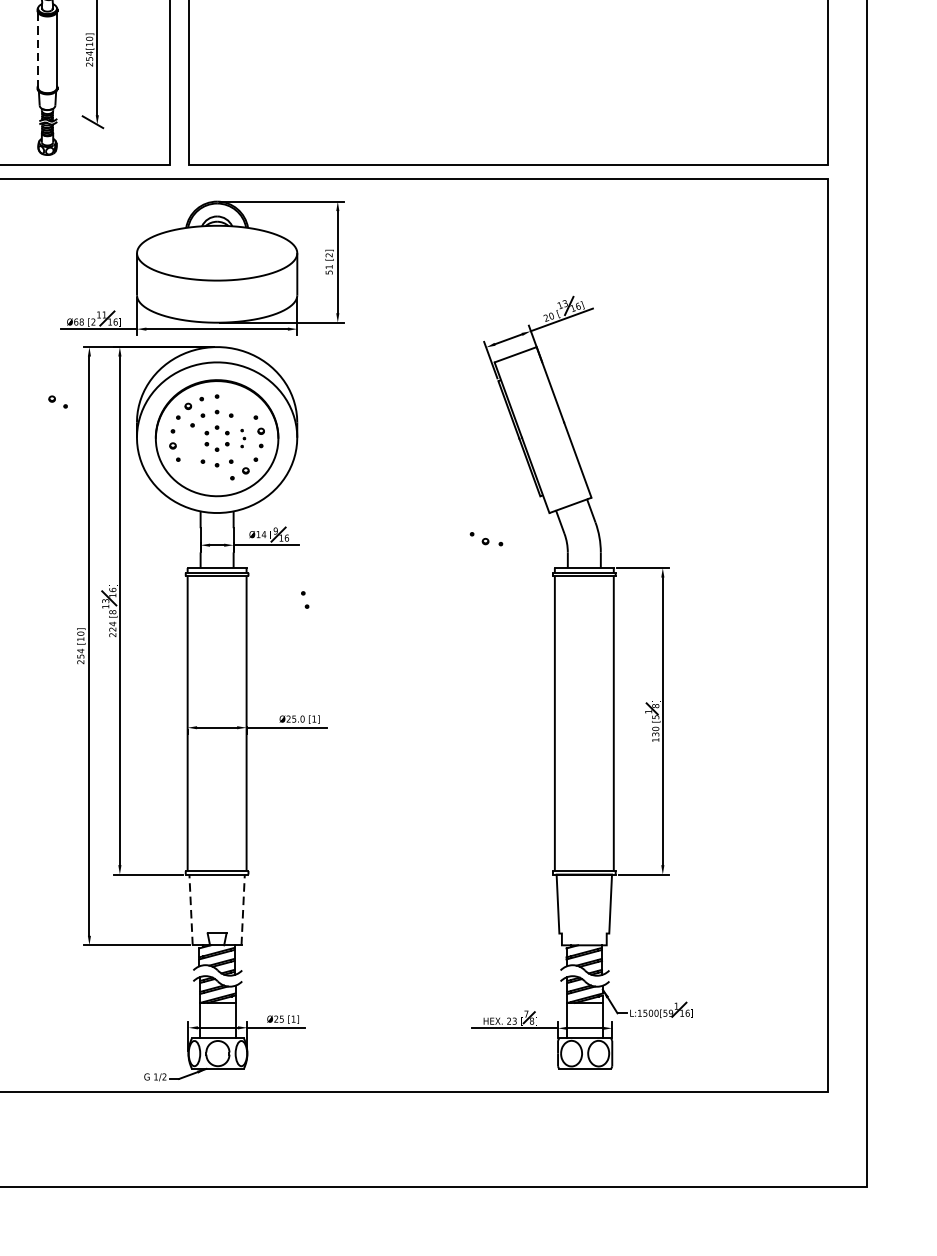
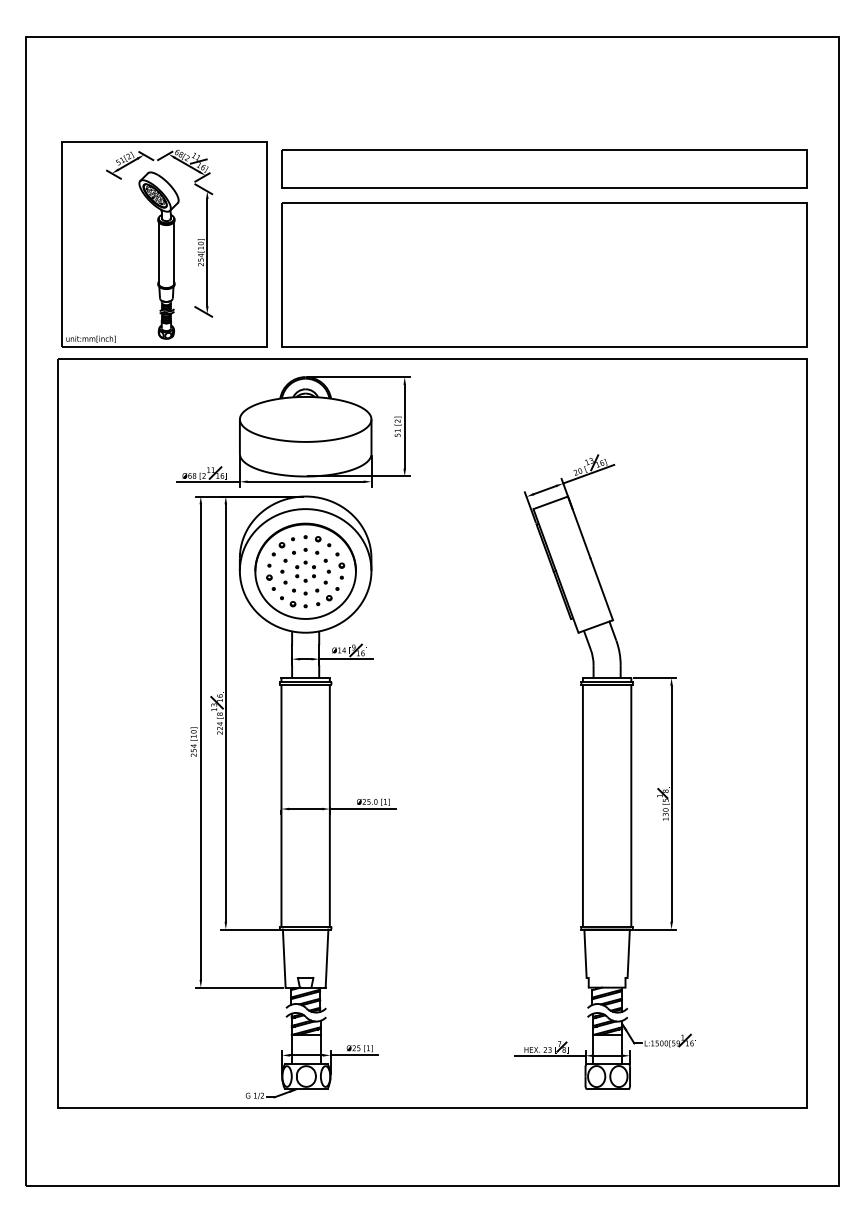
line: (37, 49) -> (158, 252), dashed -> solid
part: (58, 401) -> (323, 541), moved
part: (242, 438) -> (326, 571), size x1.67
part: (486, 539) -> (293, 602), moved
part: (304, 599) -> (283, 576), moved
line: (191, 909) -> (284, 958), dashed -> solid
line: (243, 909) -> (327, 958), dashed -> solid

